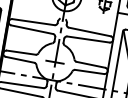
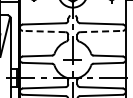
line: (31, 29) -> (43, 31), solid -> dashed
line: (88, 39) -> (101, 31), solid -> dashed

